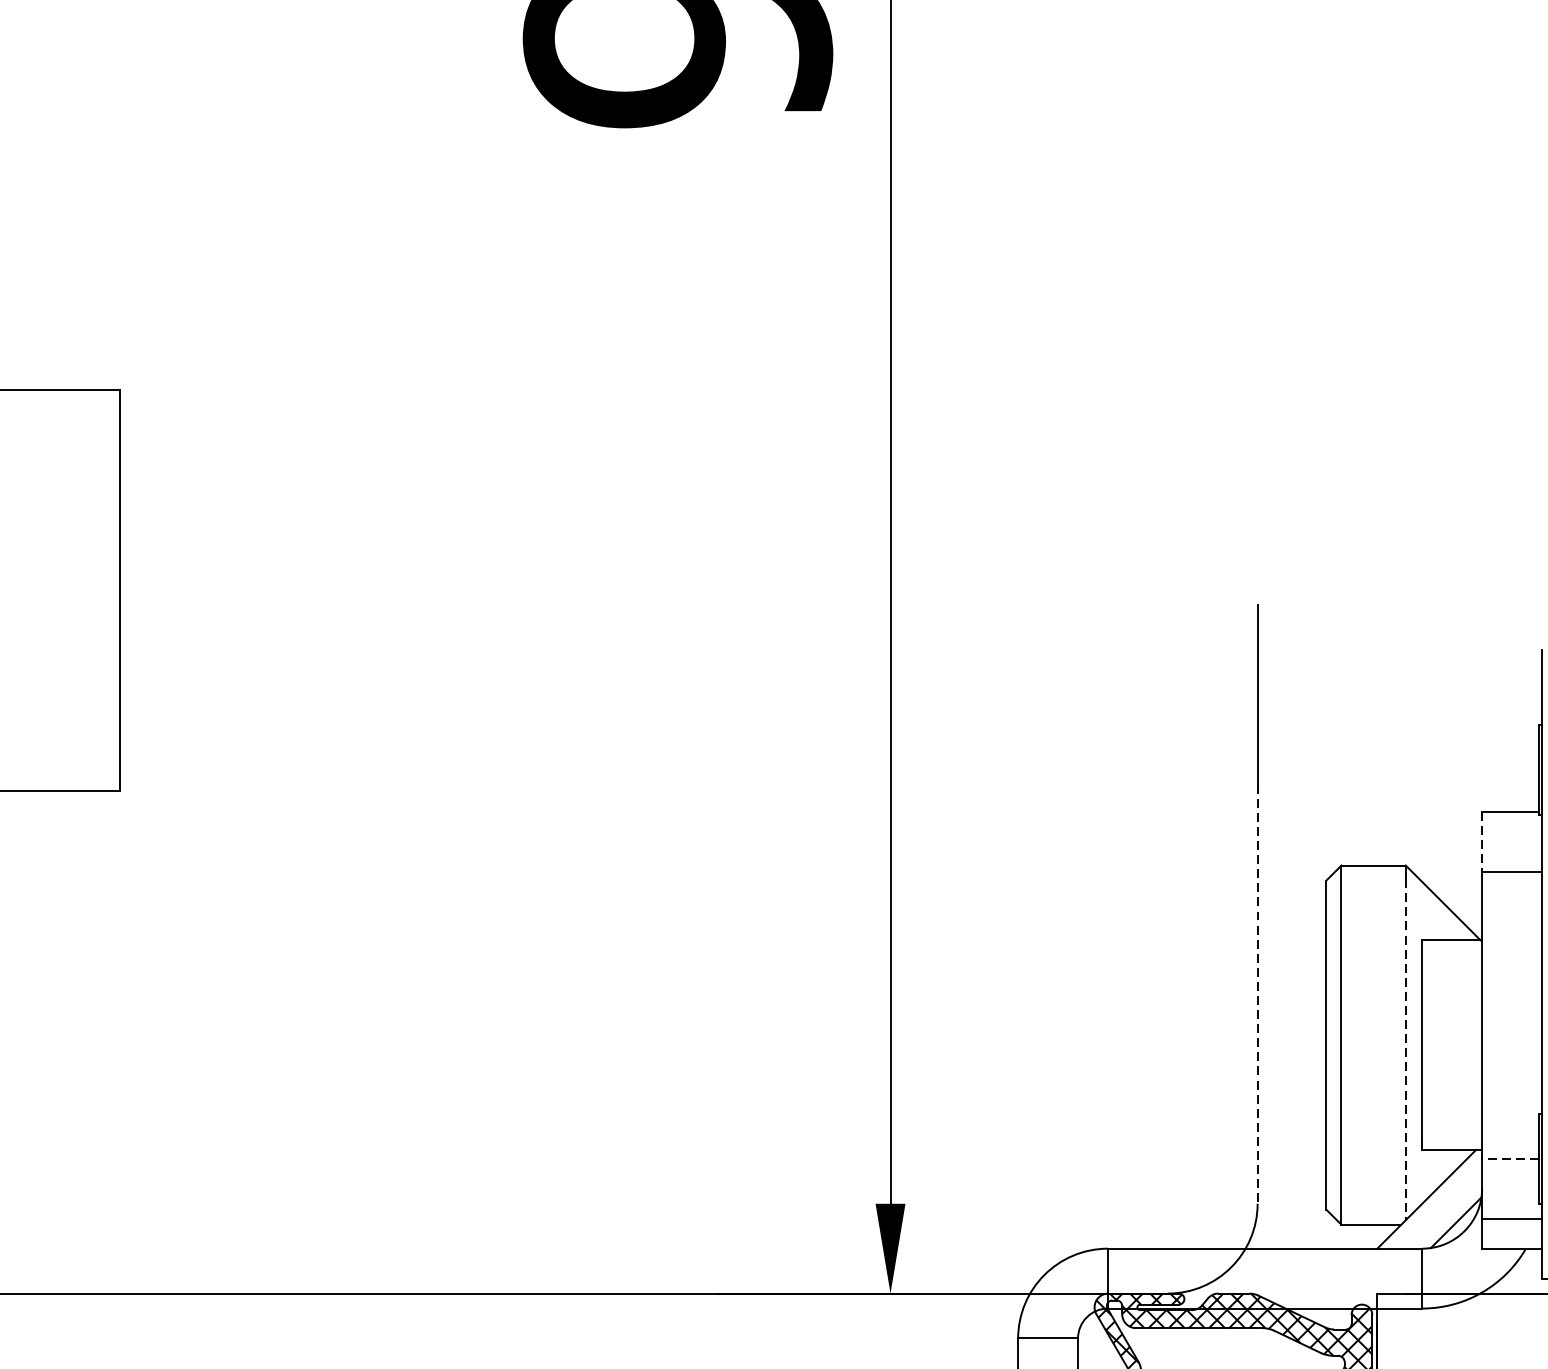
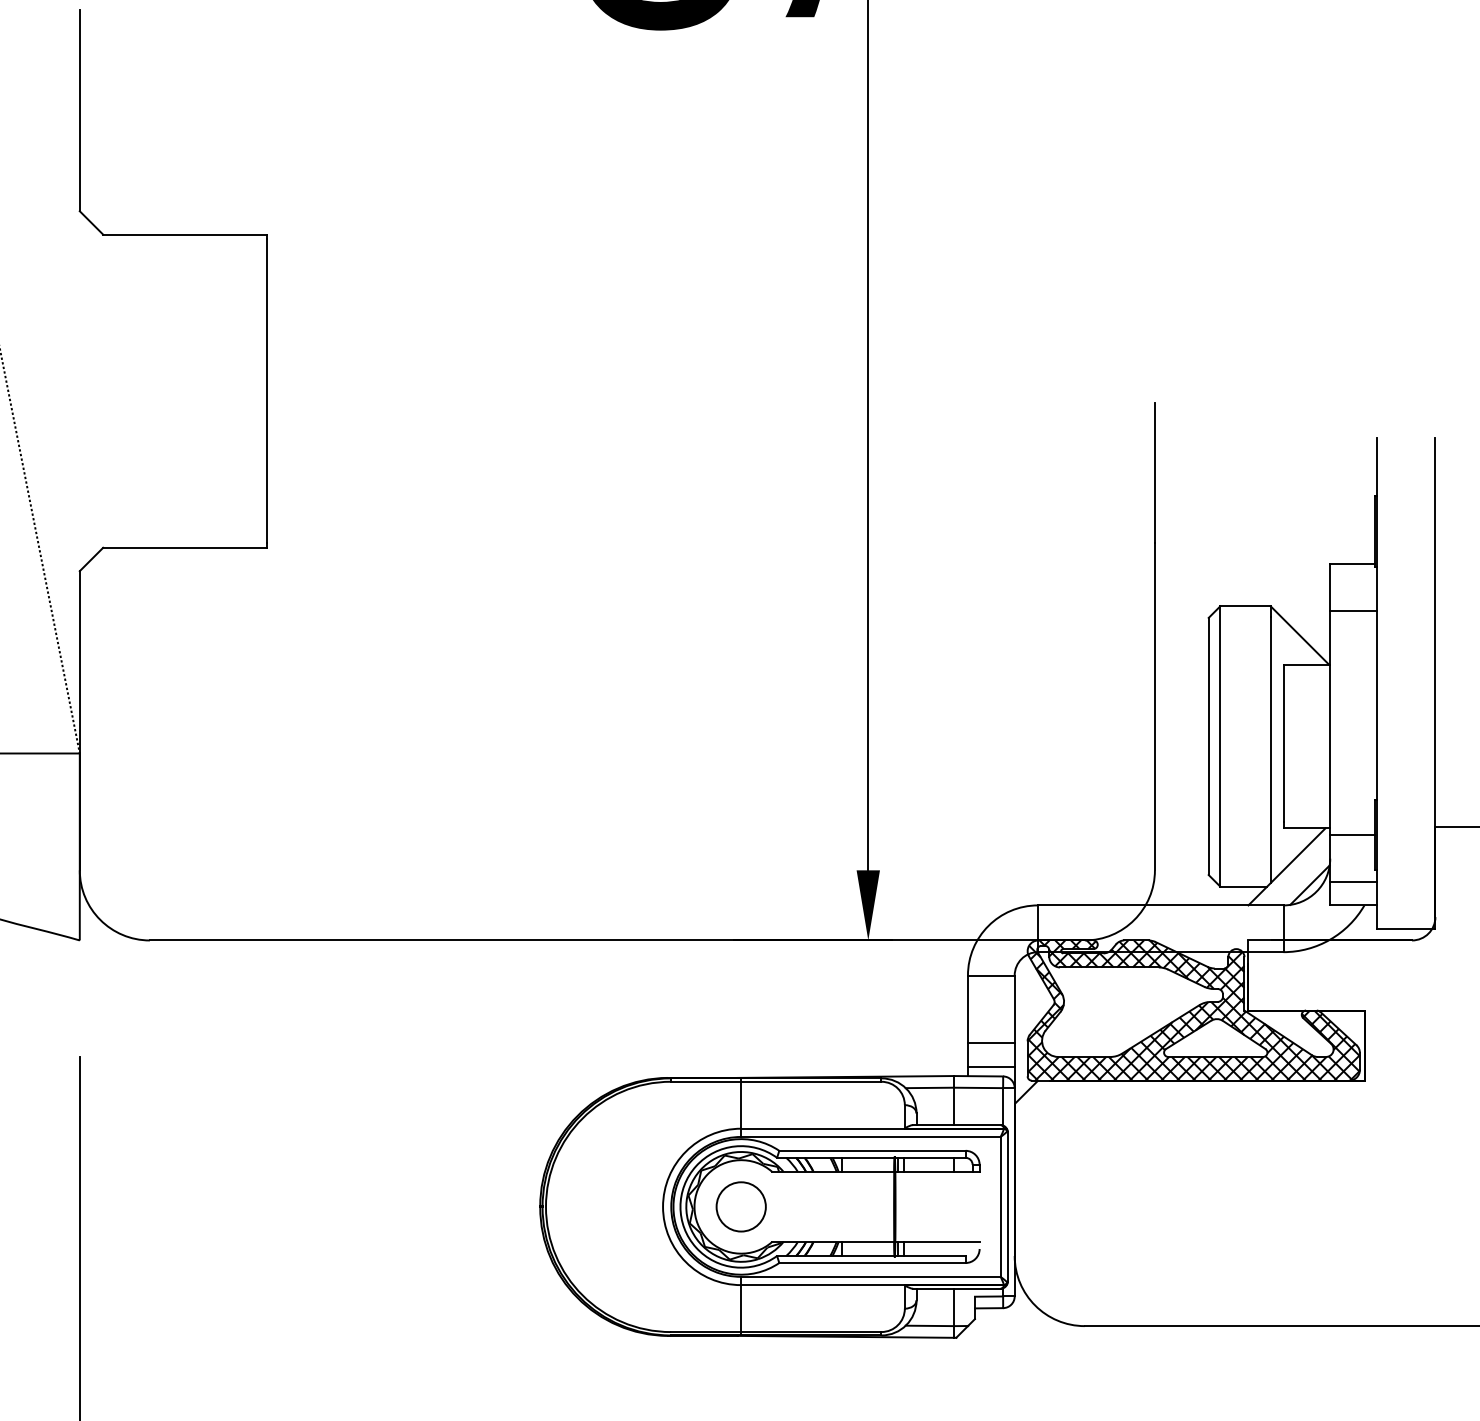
line: (1482, 842) -> (1330, 588), dashed -> solid
line: (1257, 993) -> (1154, 706), dashed -> solid
line: (1405, 1050) -> (1270, 750), dashed -> solid
line: (1509, 1159) -> (1351, 835), dashed -> solid

